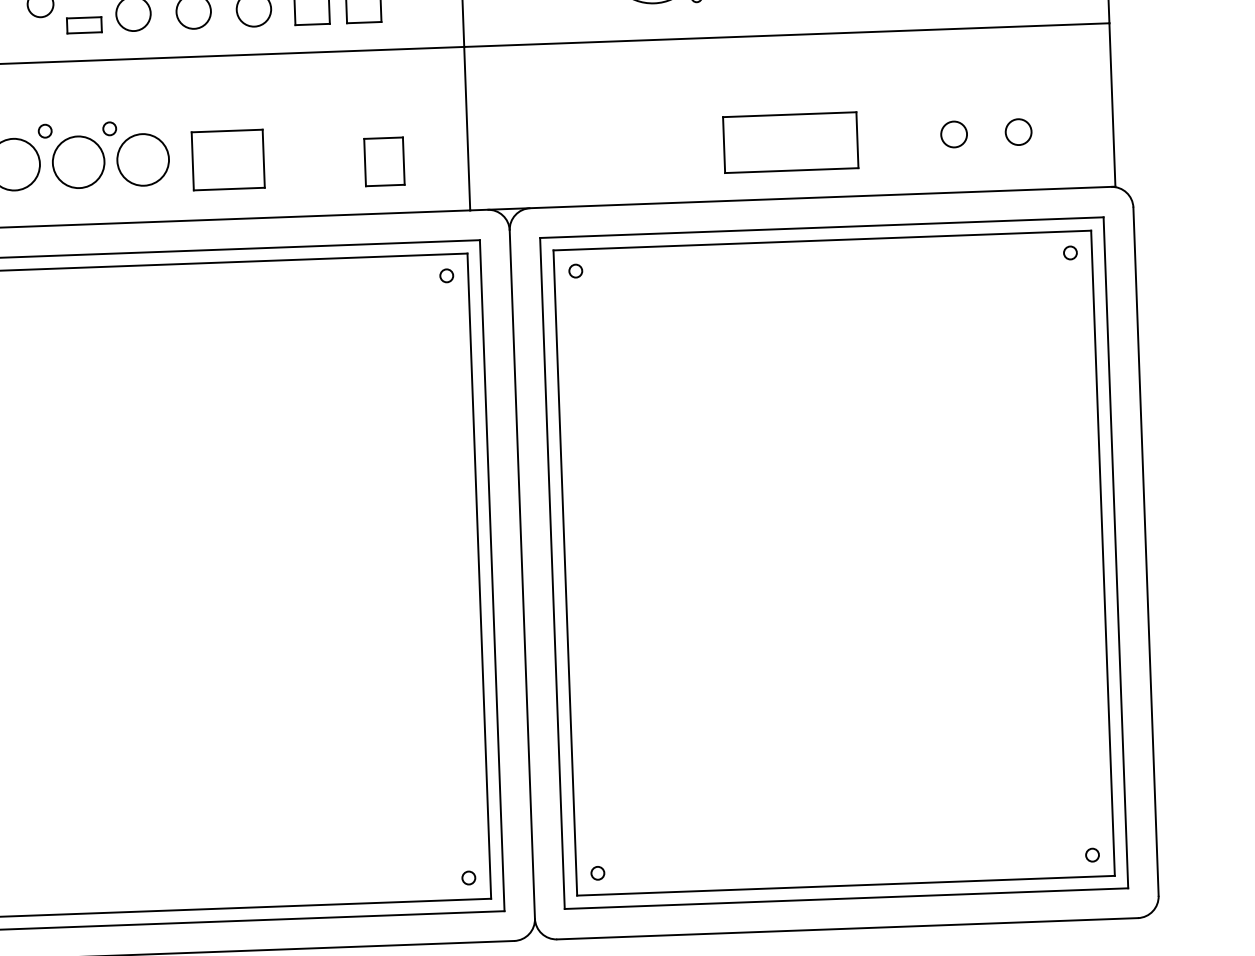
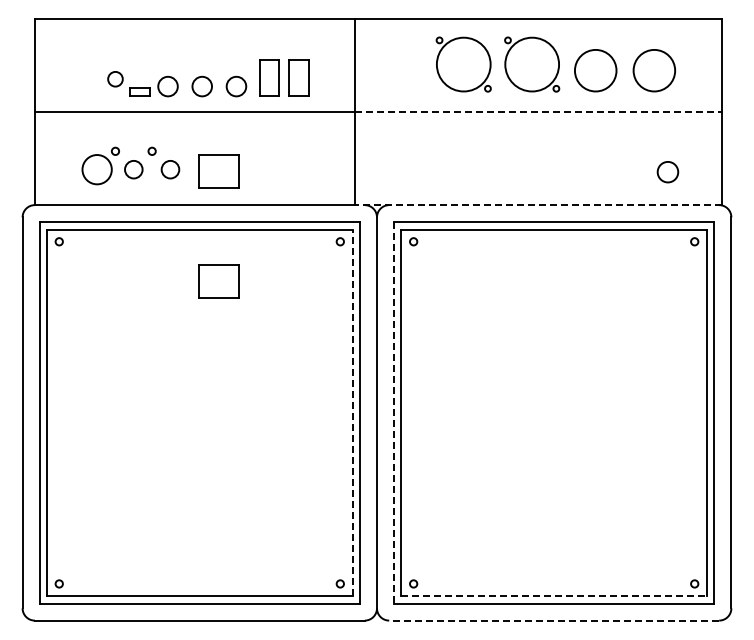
line: (787, 35) -> (538, 112), solid -> dashed
circle: (1018, 131) -> (667, 171), size x1.4
circle: (954, 133) -> (631, 171), removed
part: (789, 141) -> (537, 172), removed
circle: (143, 159) -> (170, 169), size x0.6
circle: (78, 161) -> (133, 169), size x0.6
part: (382, 161) -> (306, 175), removed
line: (791, 199) -> (537, 205), solid -> dashed
part: (234, 353) -> (218, 281), added
line: (553, 572) -> (394, 412), solid -> dashed
line: (479, 575) -> (352, 412), solid -> dashed
line: (846, 886) -> (554, 596), solid -> dashed
line: (848, 928) -> (554, 620), solid -> dashed

